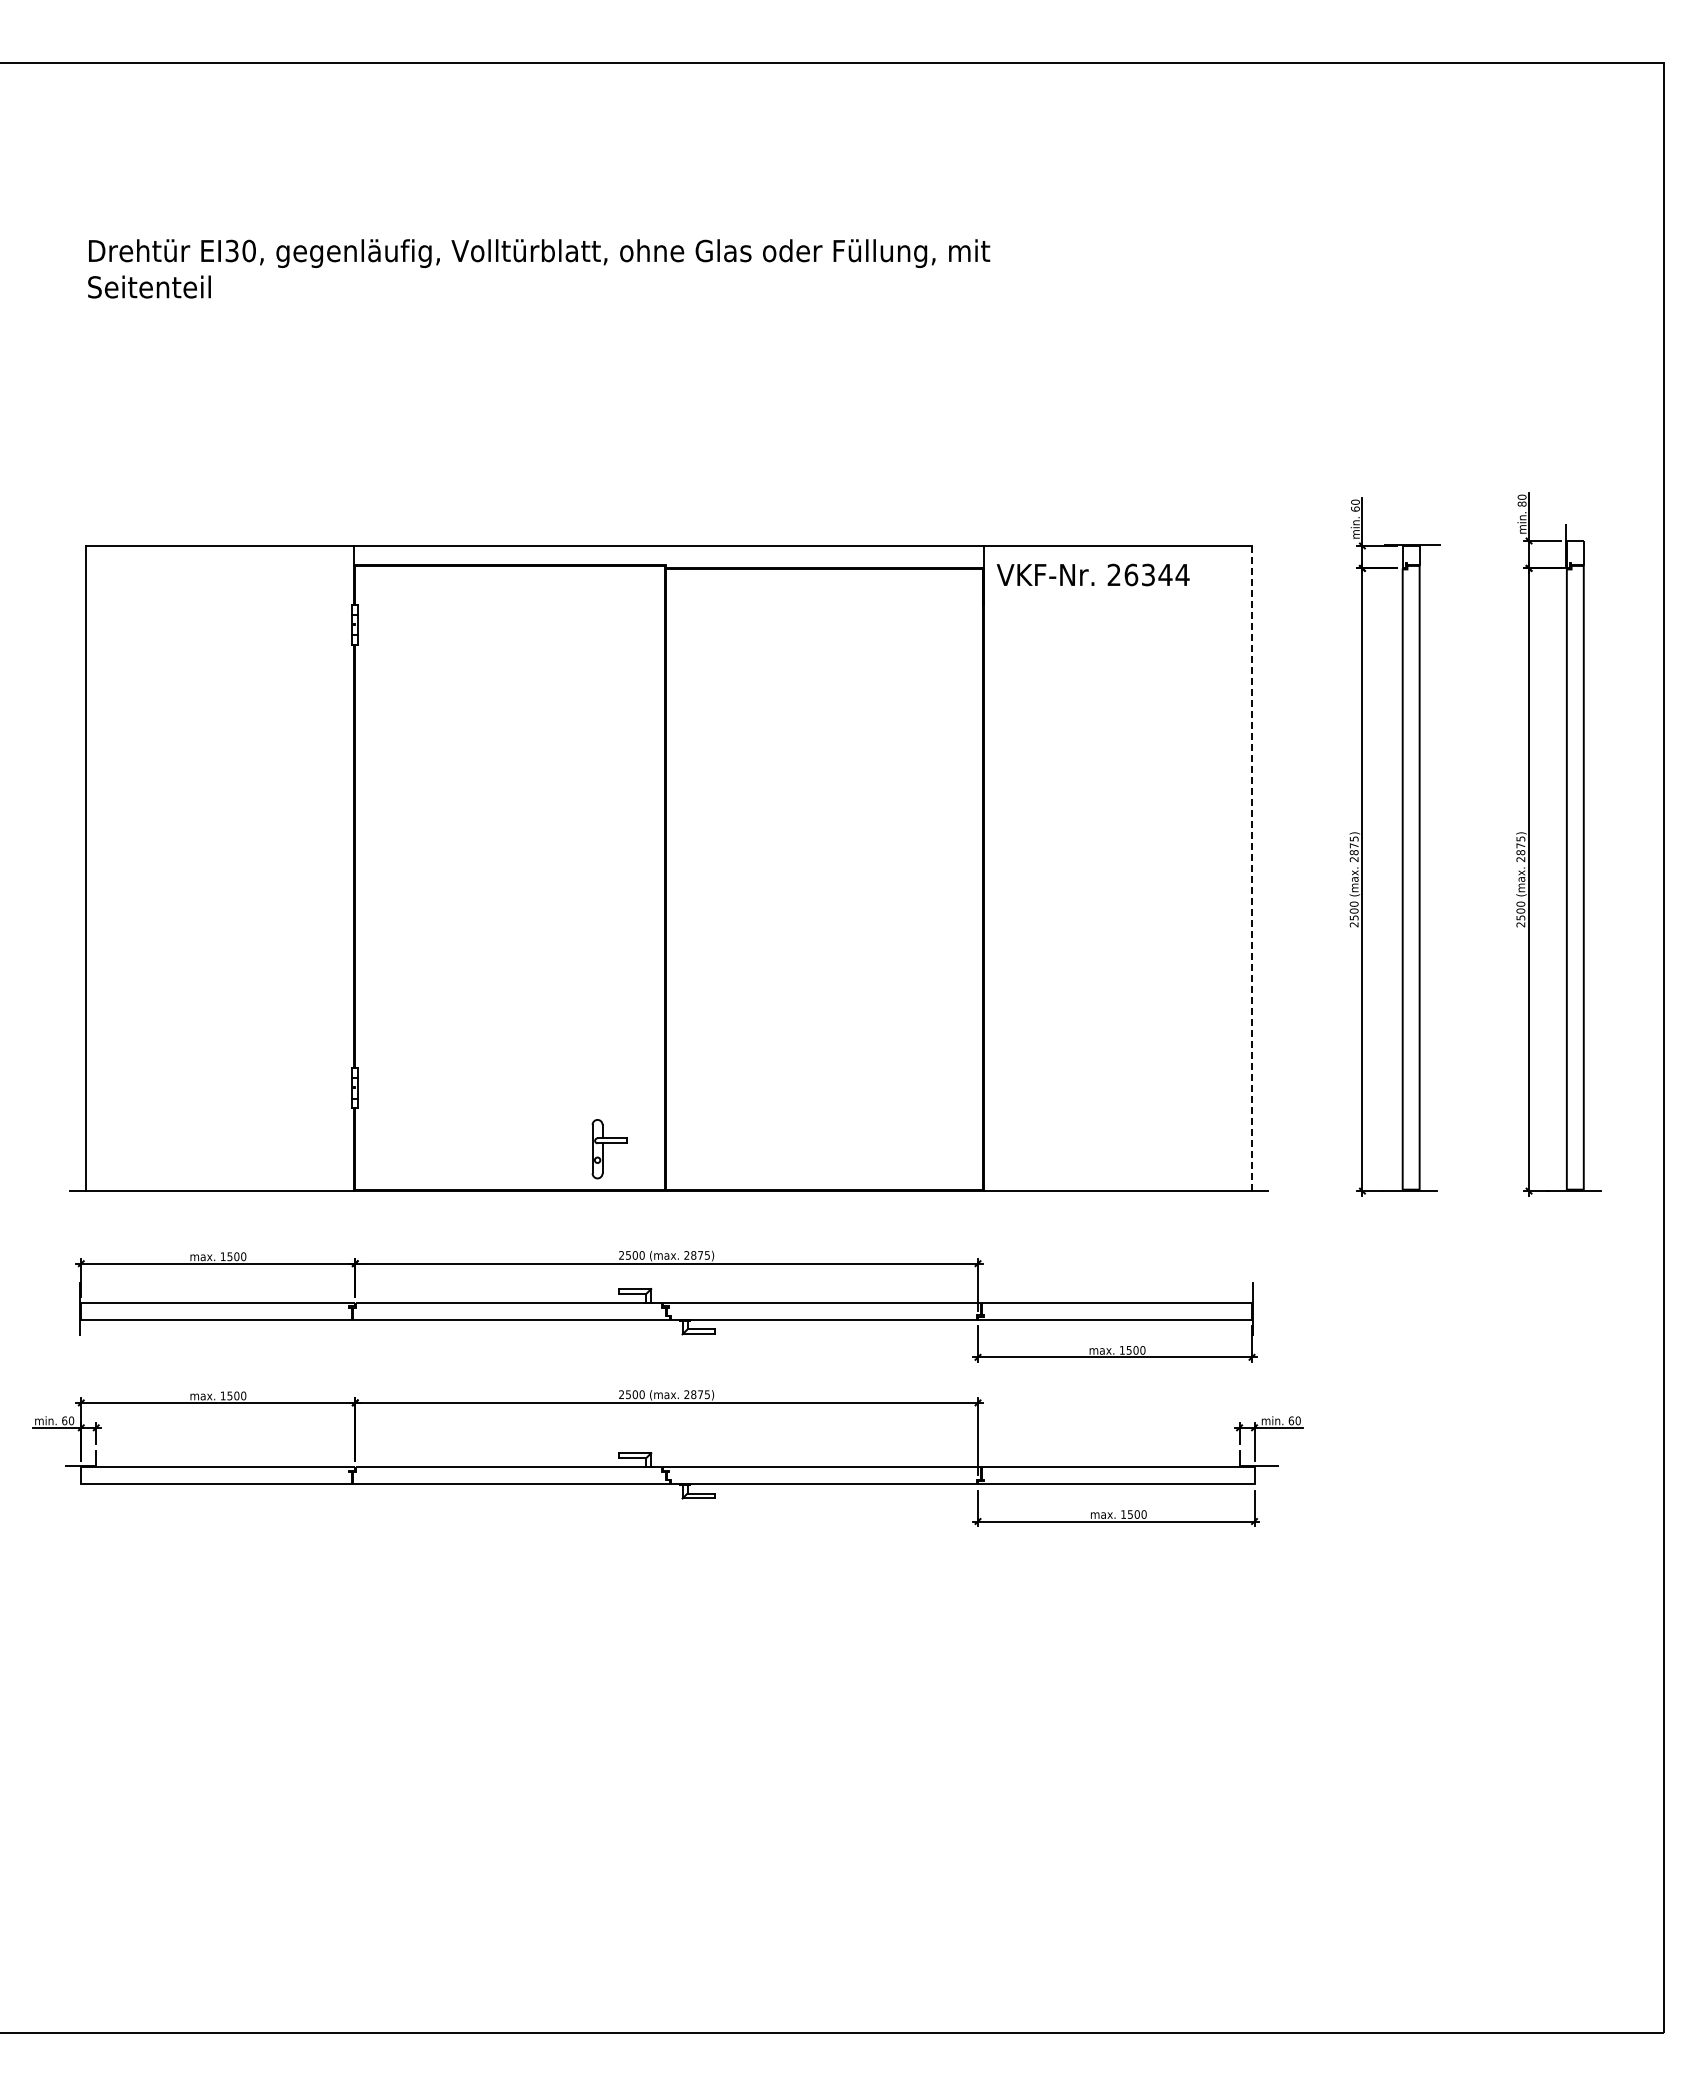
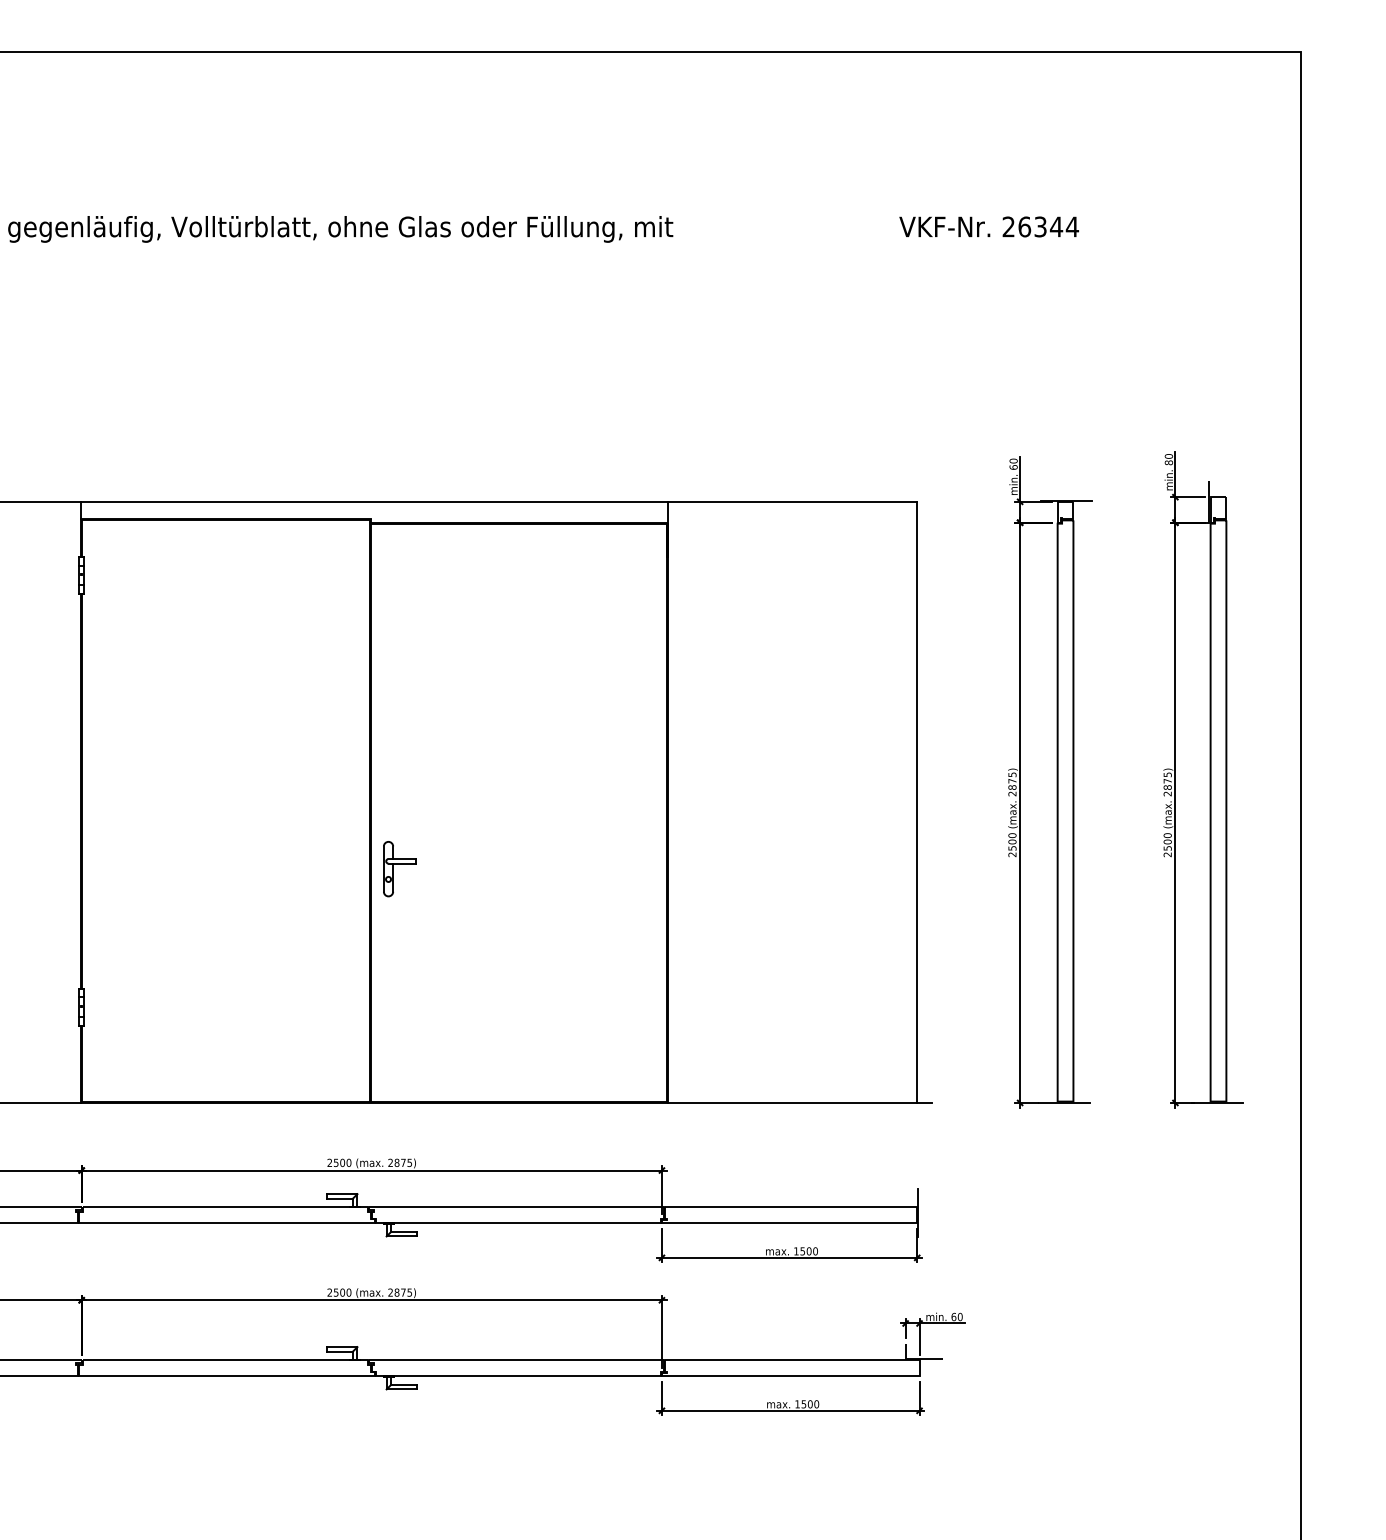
text: (1092, 574) -> (988, 226), moved
line: (1252, 868) -> (917, 802), dashed -> solid
part: (609, 1149) -> (399, 869), moved

